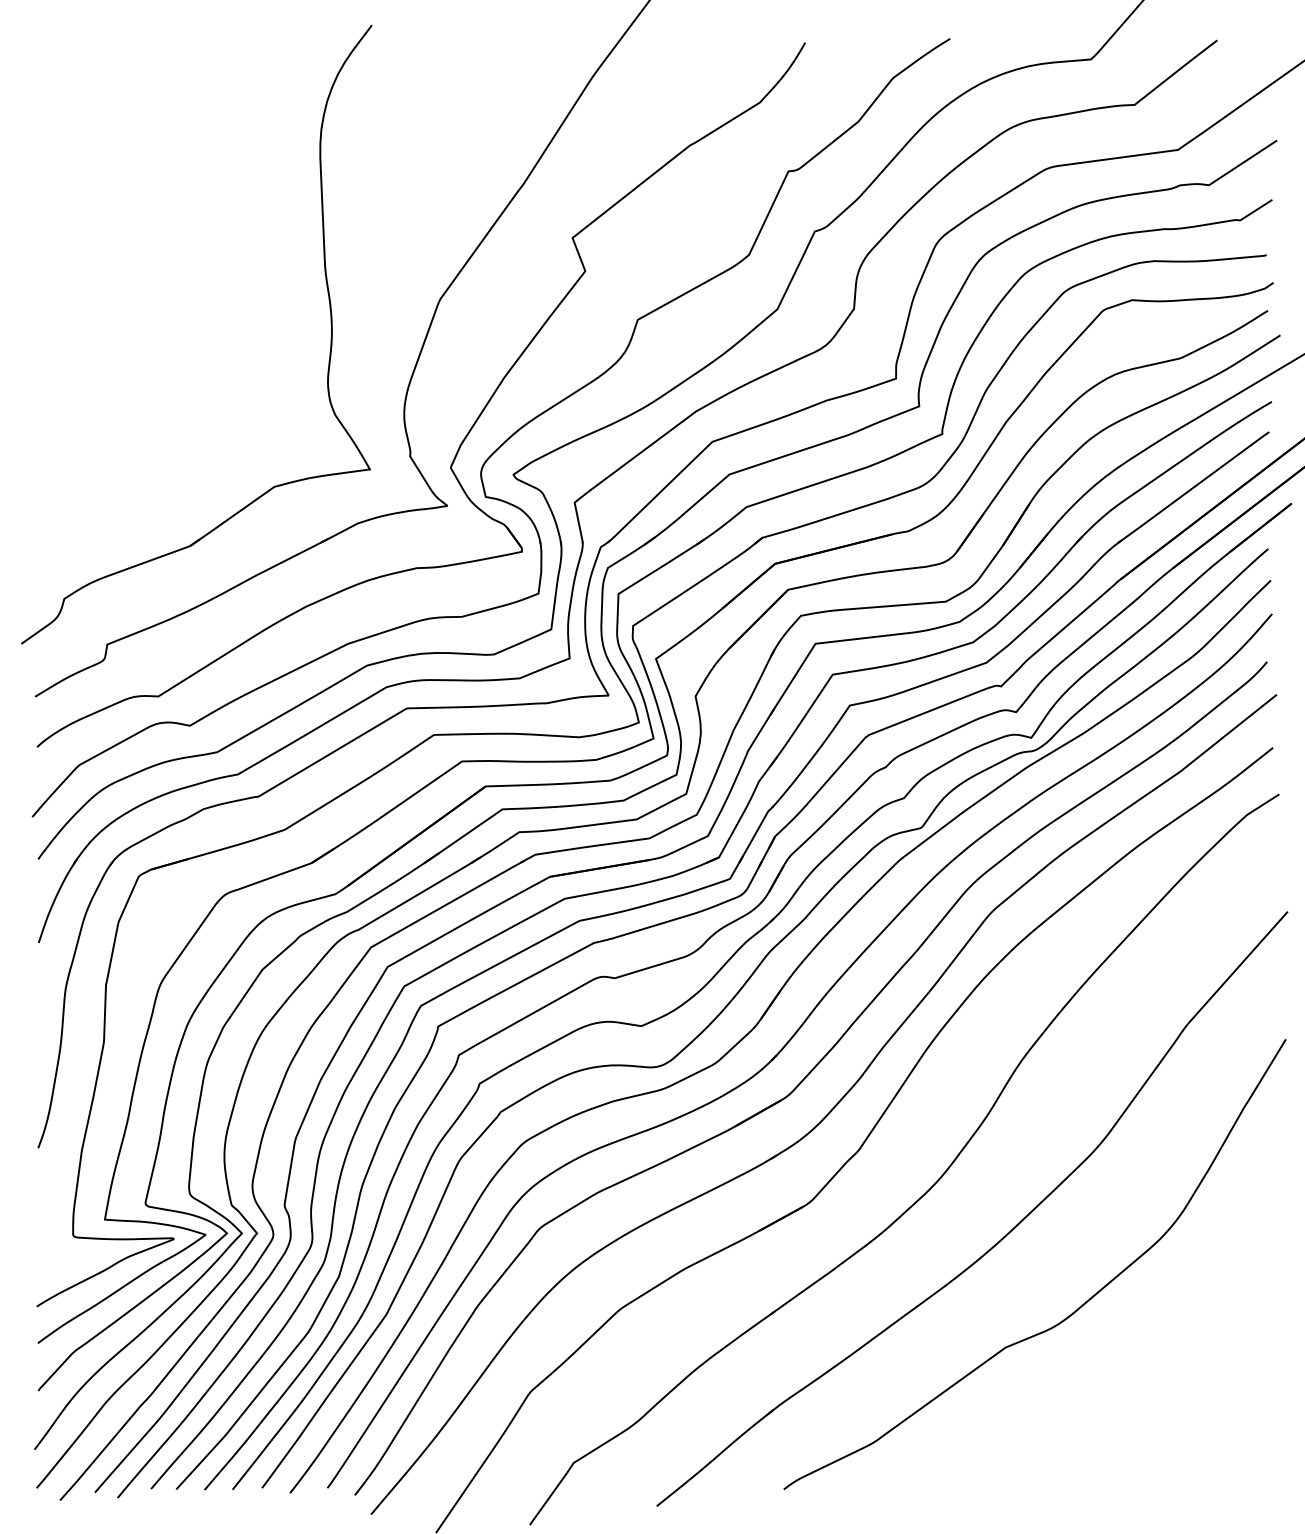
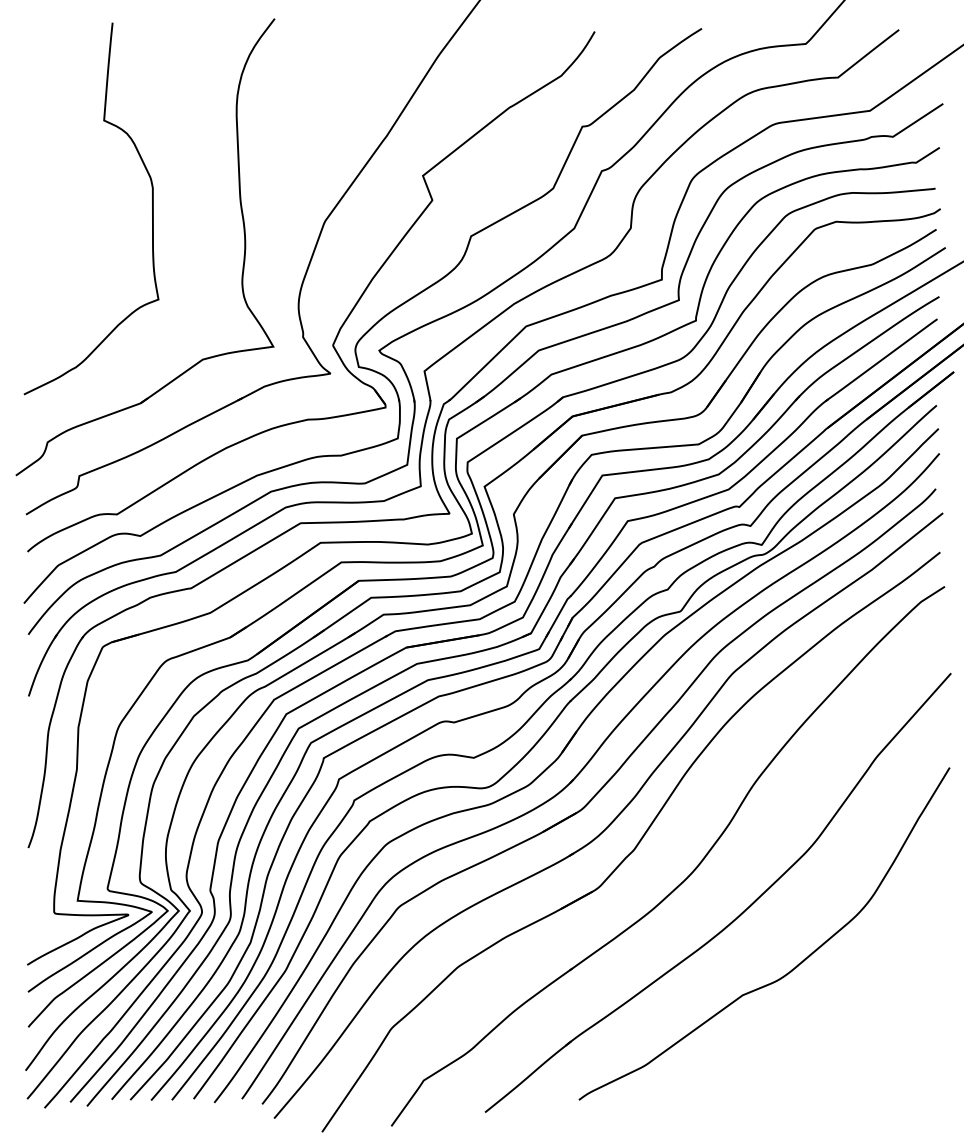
curve: (206, 282) -> (152, 208), added

